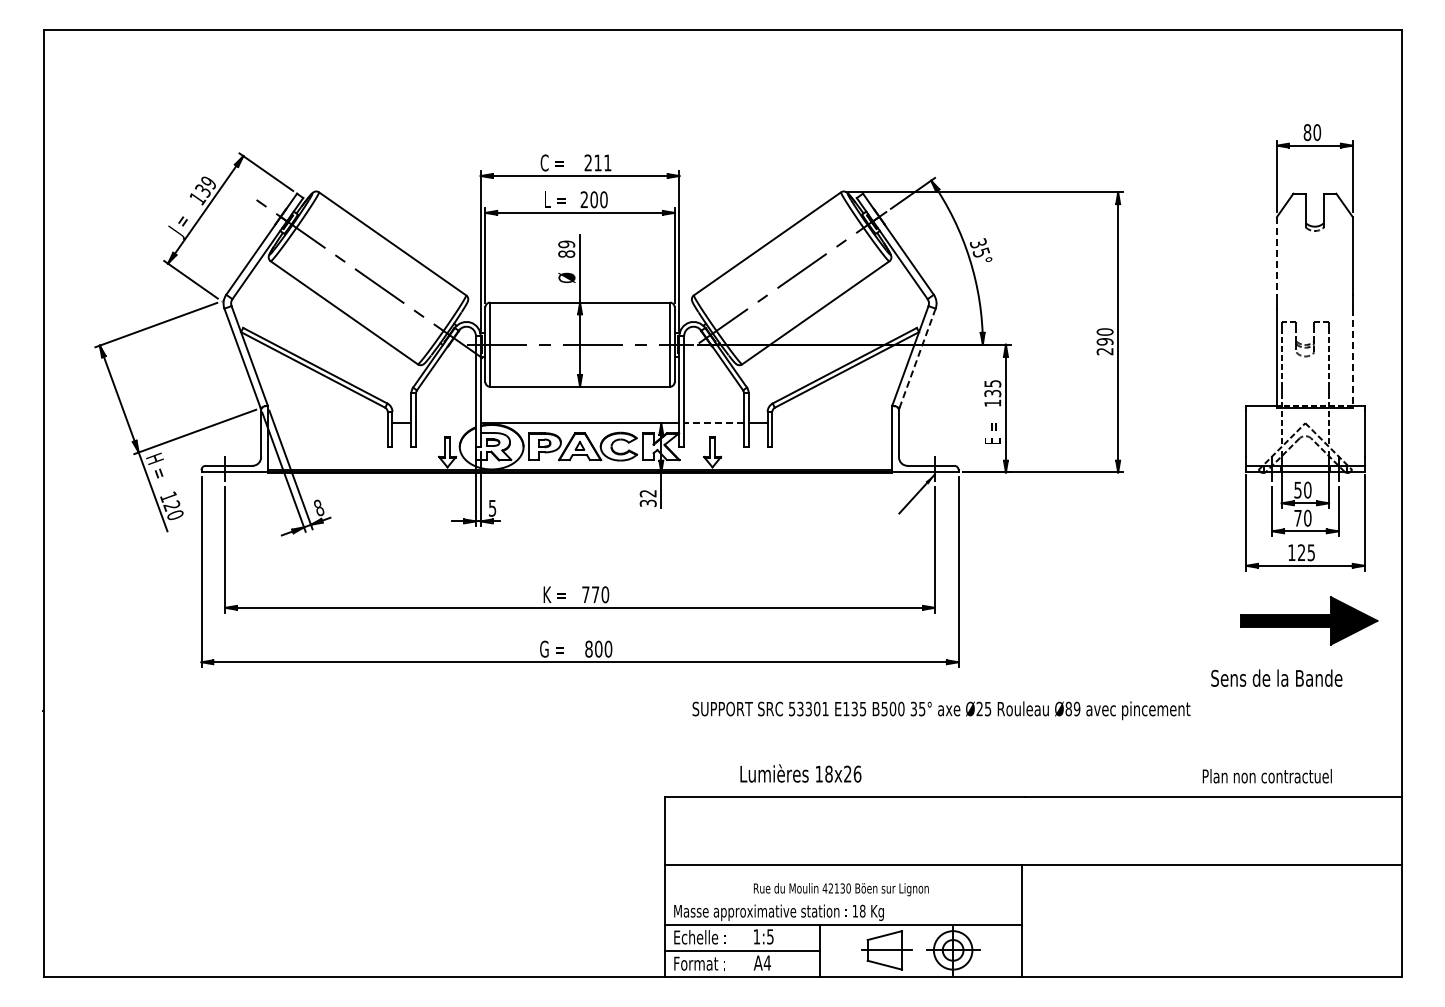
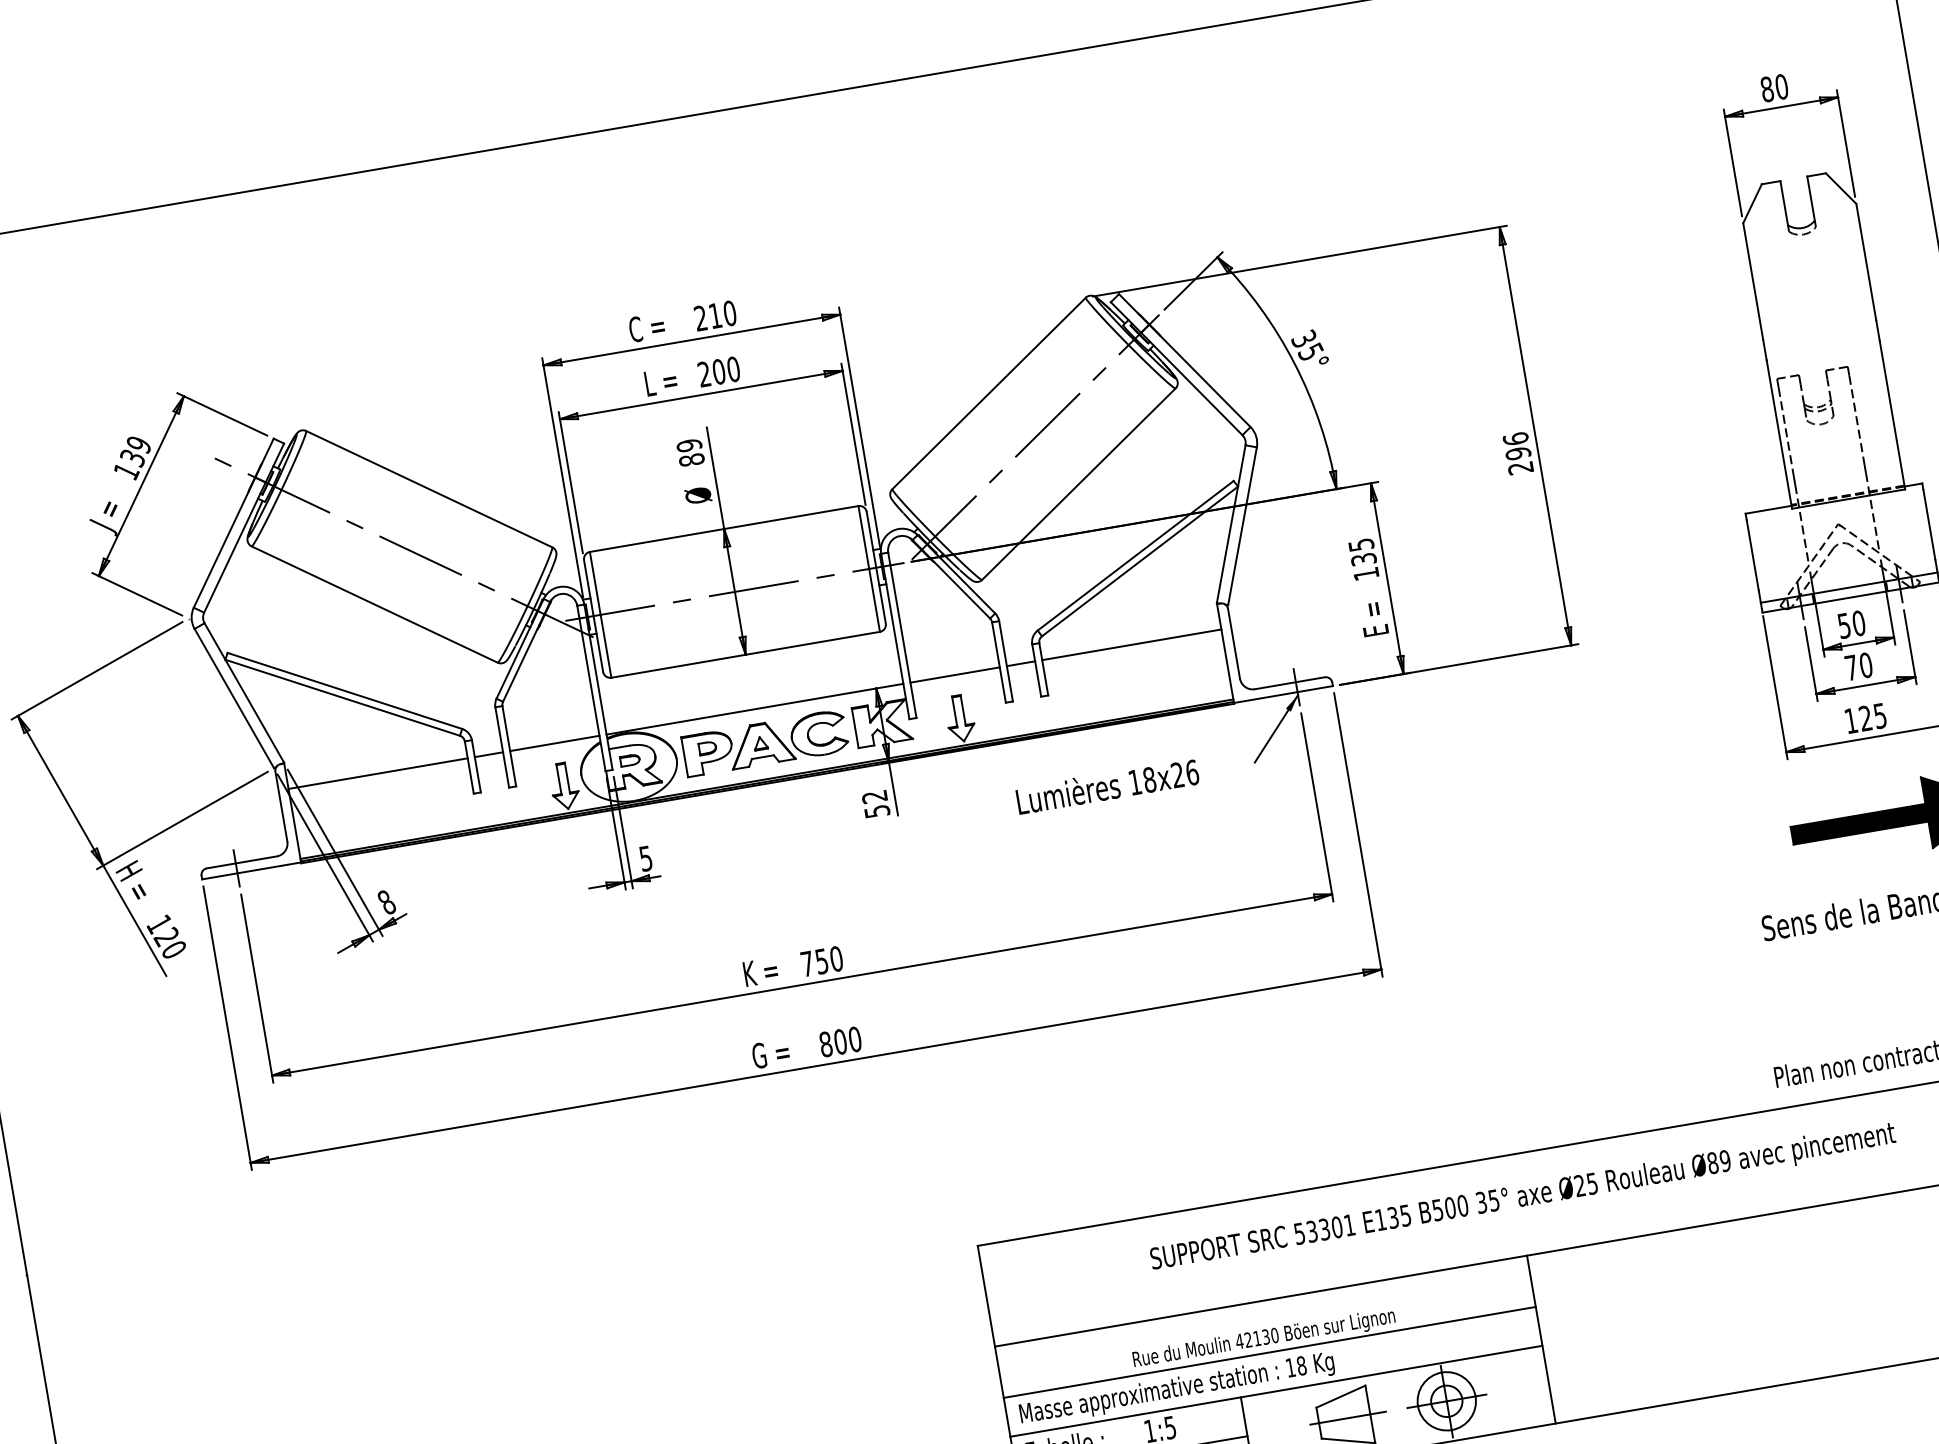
text: (607, 162) -> (729, 312), 211 -> 210
line: (1277, 255) -> (1753, 280), dashed -> solid
text: (1104, 331) -> (1514, 438), 290 -> 296
line: (917, 358) -> (1242, 526), dashed -> solid
line: (1352, 358) -> (1892, 415), dashed -> solid
line: (327, 423) -> (377, 774), added
line: (445, 423) -> (554, 743), added
line: (714, 423) -> (955, 675), dashed -> solid
line: (832, 423) -> (1132, 645), added
text: (647, 502) -> (875, 810), 32 -> 52
text: (595, 594) -> (821, 961), 770 -> 750
text: (941, 710) -> (1523, 1197), moved
text: (800, 773) -> (1106, 786), moved
line: (843, 898) -> (1269, 1351), added

